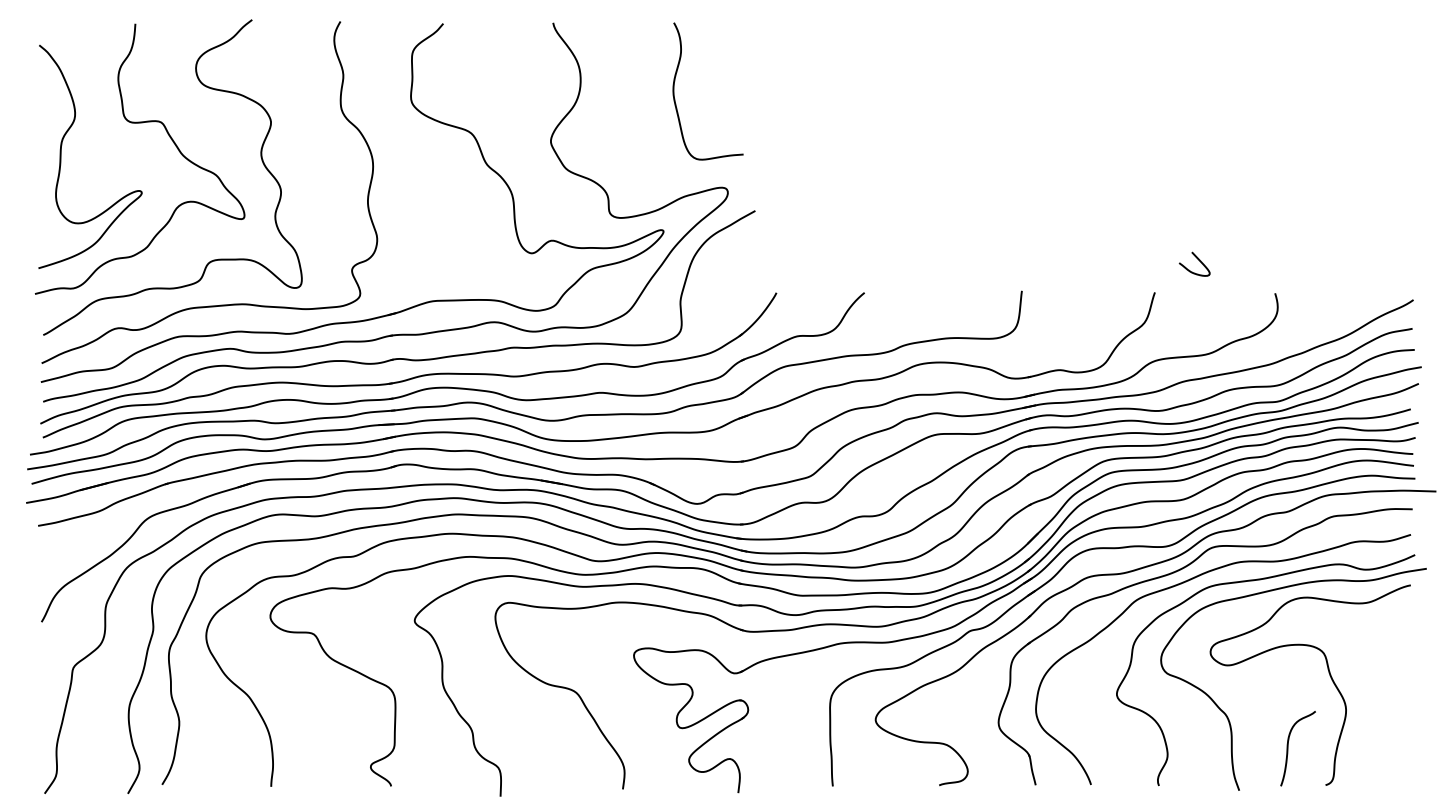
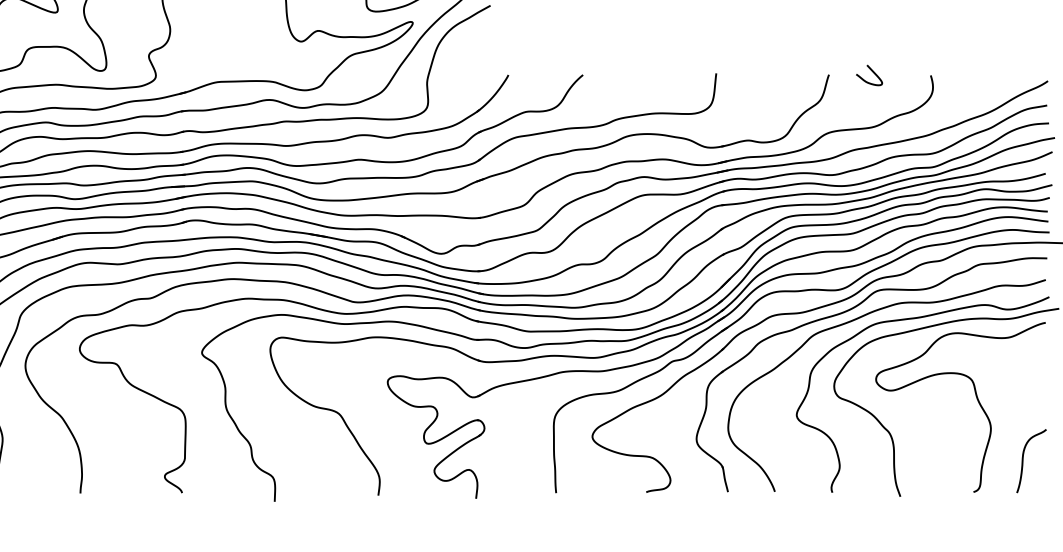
curve: (1197, 259) -> (871, 71), moved
curve: (1288, 748) -> (1023, 461), moved

